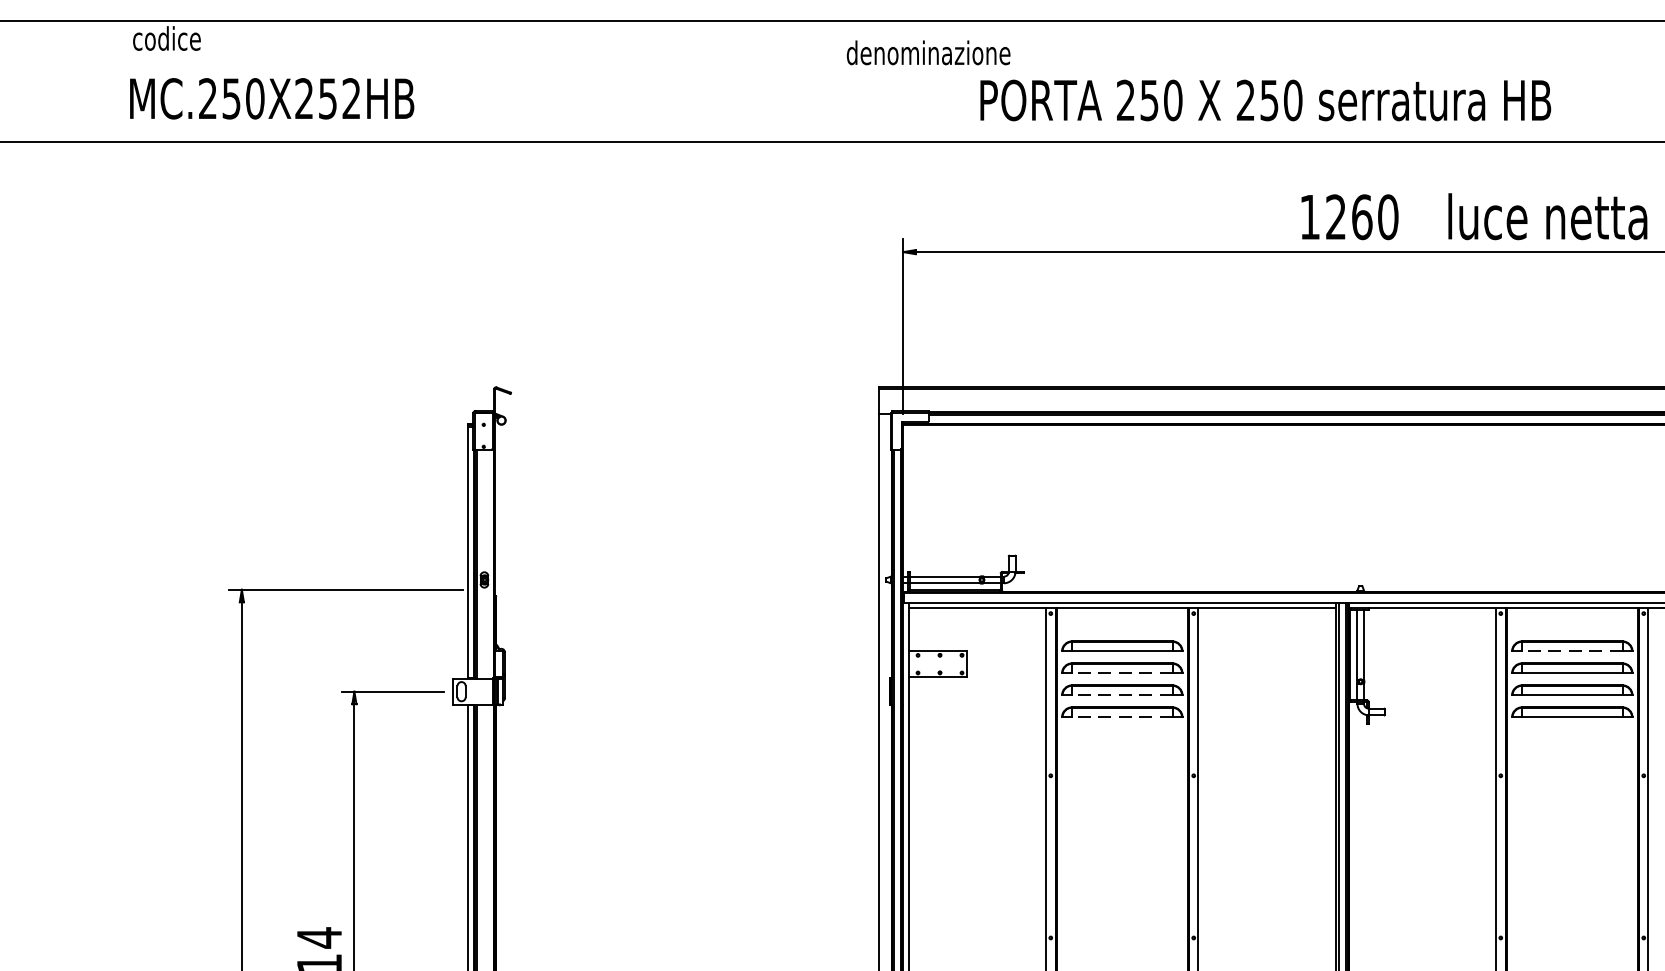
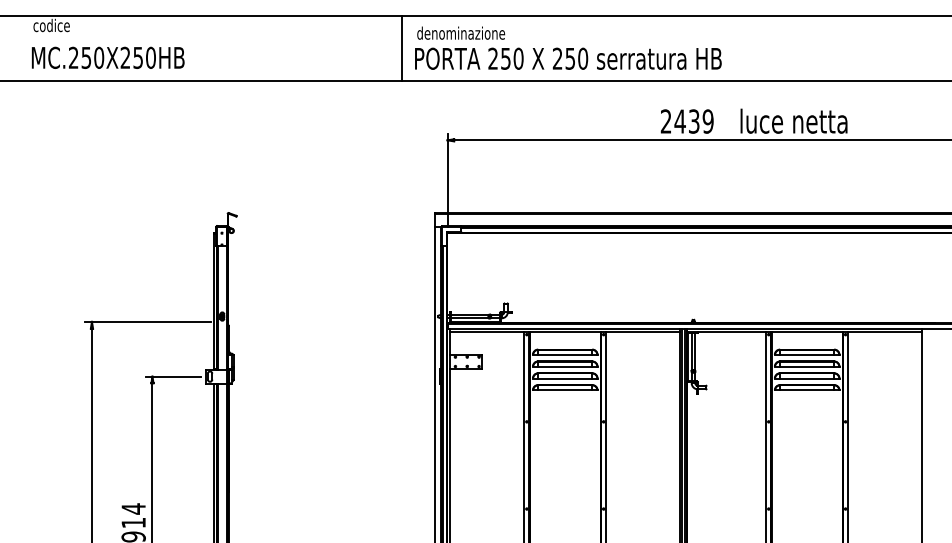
line: (817, 81) -> (401, 48), added
text: (350, 98) -> (150, 57), MC.250X252HB -> MC.250X250HB
text: (1265, 99) -> (568, 58), moved
text: (1347, 217) -> (686, 121), 1260 -> 2439
line: (1571, 650) -> (806, 354), dashed -> solid
line: (1120, 672) -> (564, 366), dashed -> solid
line: (1120, 695) -> (564, 378), dashed -> solid
line: (1120, 717) -> (564, 390), dashed -> solid

